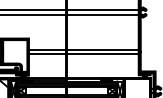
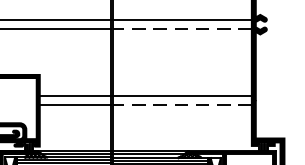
line: (102, 14) -> (181, 28), solid -> dashed
line: (102, 54) -> (181, 105), solid -> dashed

